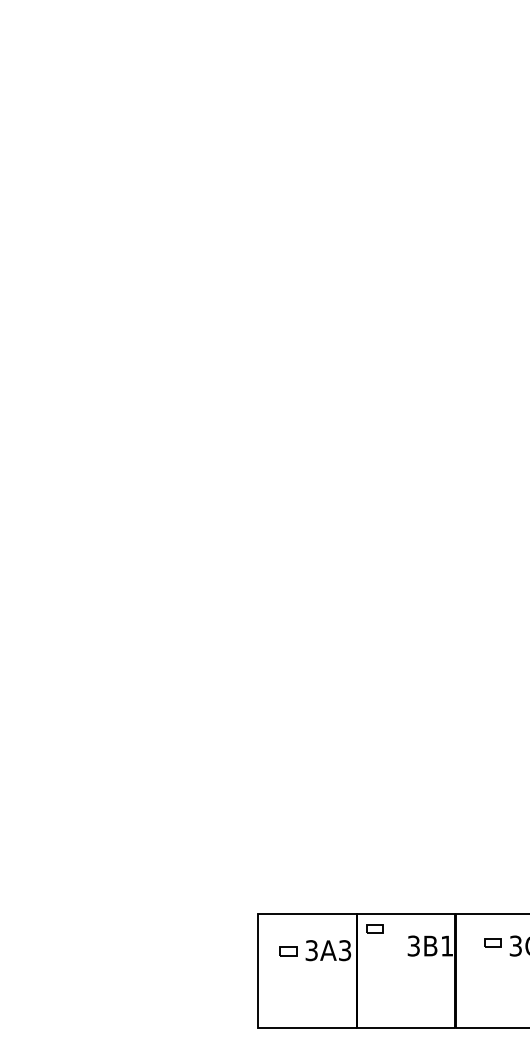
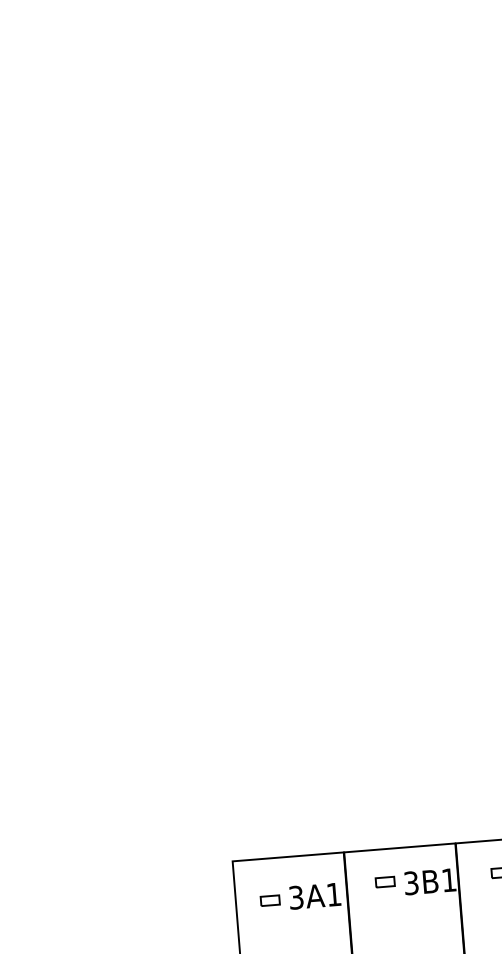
part: (374, 928) -> (384, 881), moved
text: (345, 950) -> (334, 894), 3A3 -> 3A1

